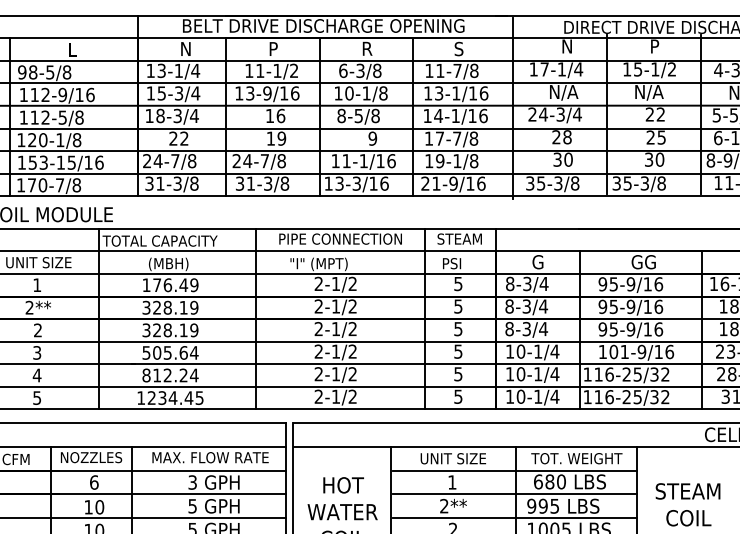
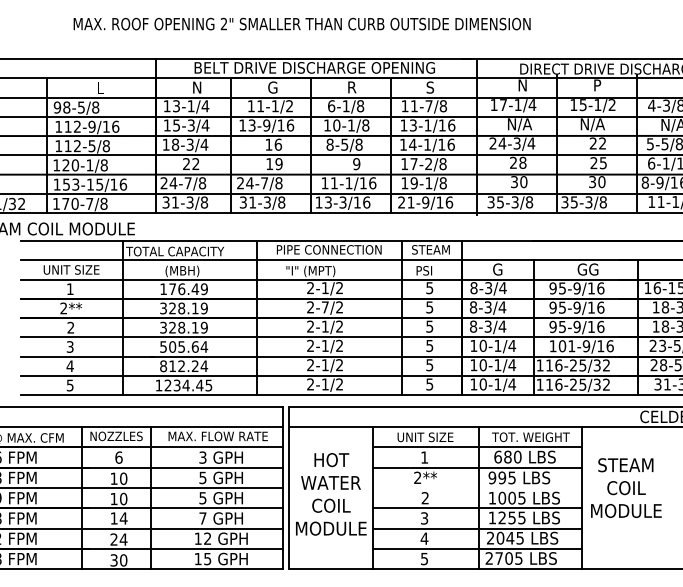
text: (274, 48) -> (272, 87), P -> G
text: (359, 71) -> (345, 106), 6-3/8 -> 6-1/8
text: (456, 137) -> (428, 163), 17-7/8 -> 17-2/8
text: (336, 306) -> (325, 307), 2-1/2 -> 2-7/2
line: (514, 517) -> (477, 487), removed

